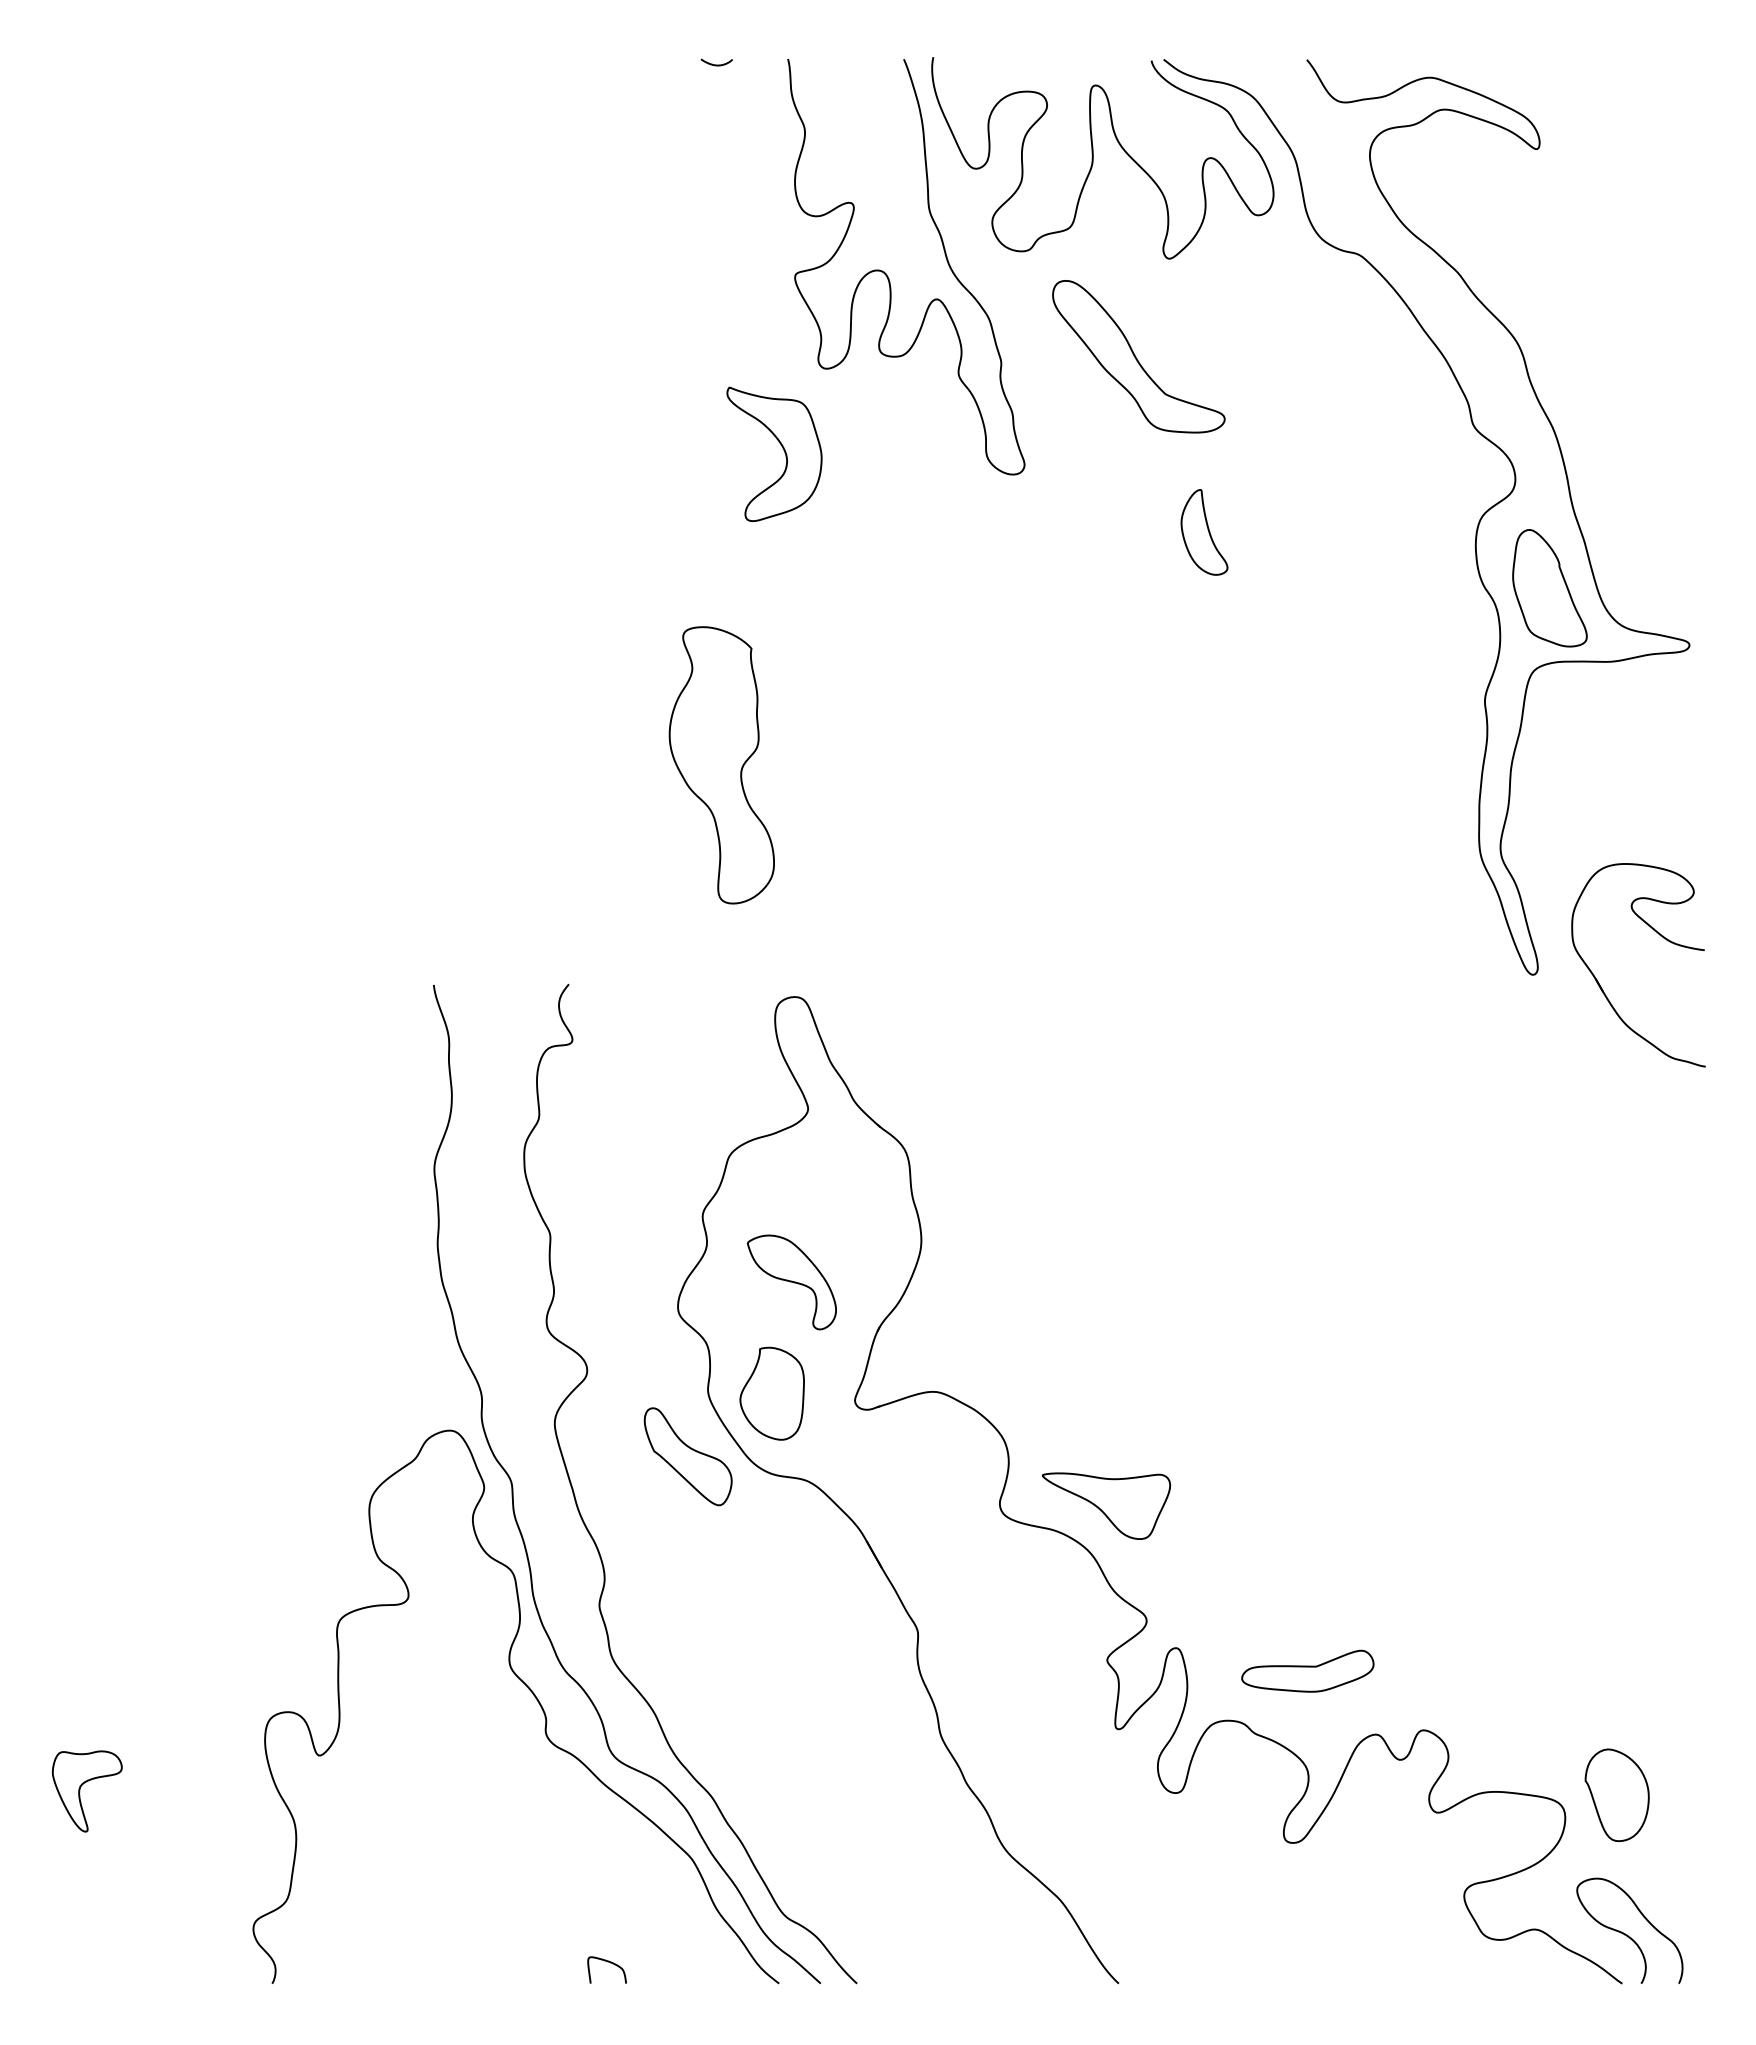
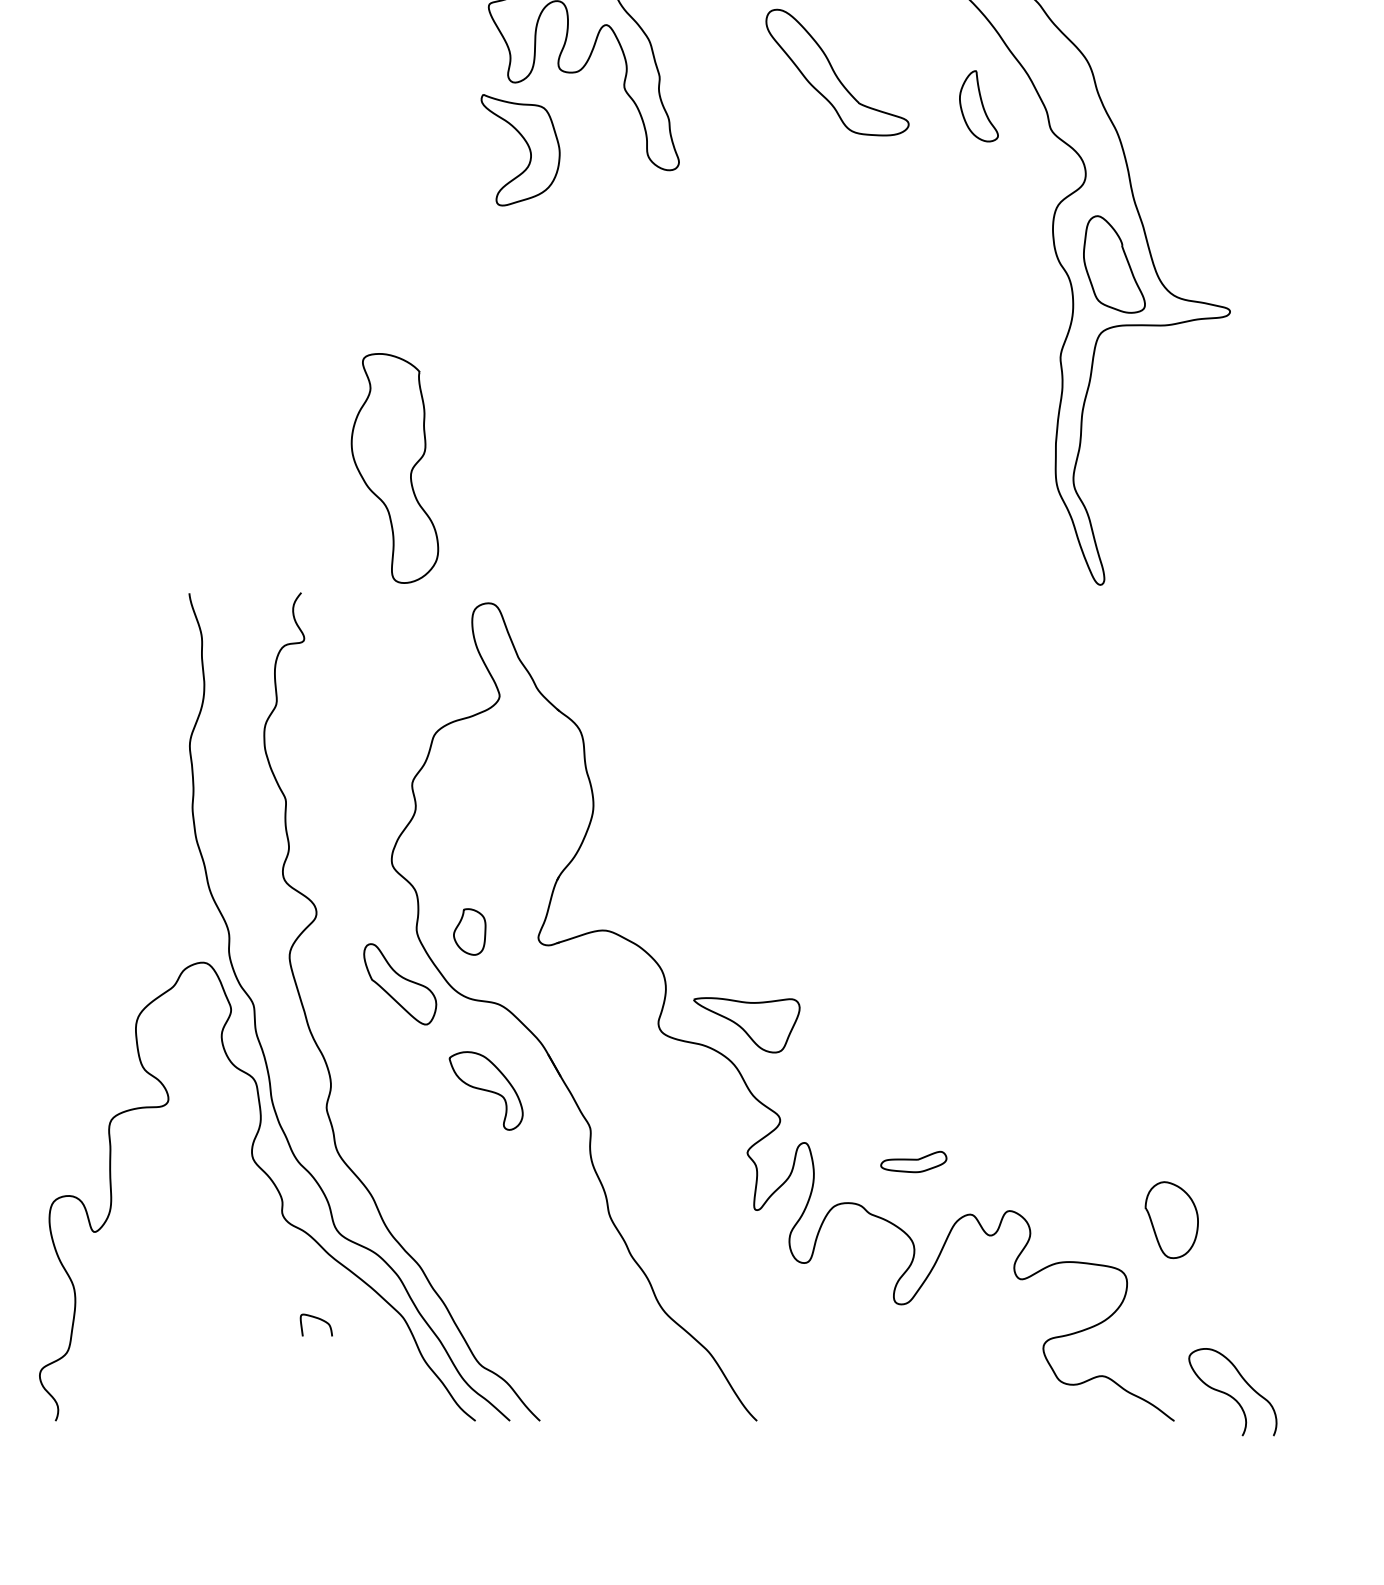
part: (1138, 356) -> (837, 72), moved
part: (782, 448) -> (527, 145), moved
part: (1204, 532) -> (978, 106), moved
part: (721, 765) -> (394, 468), moved
part: (1659, 935) -> (1205, 552), removed
part: (791, 1282) -> (485, 1091), moved
part: (771, 1393) -> (469, 931), size x0.6
part: (1307, 1670) -> (913, 1161), size x0.6
part: (1616, 1795) -> (1171, 1220), moved
curve: (1627, 1934) -> (1230, 1395), moved
curve: (607, 1962) -> (316, 1318), moved

